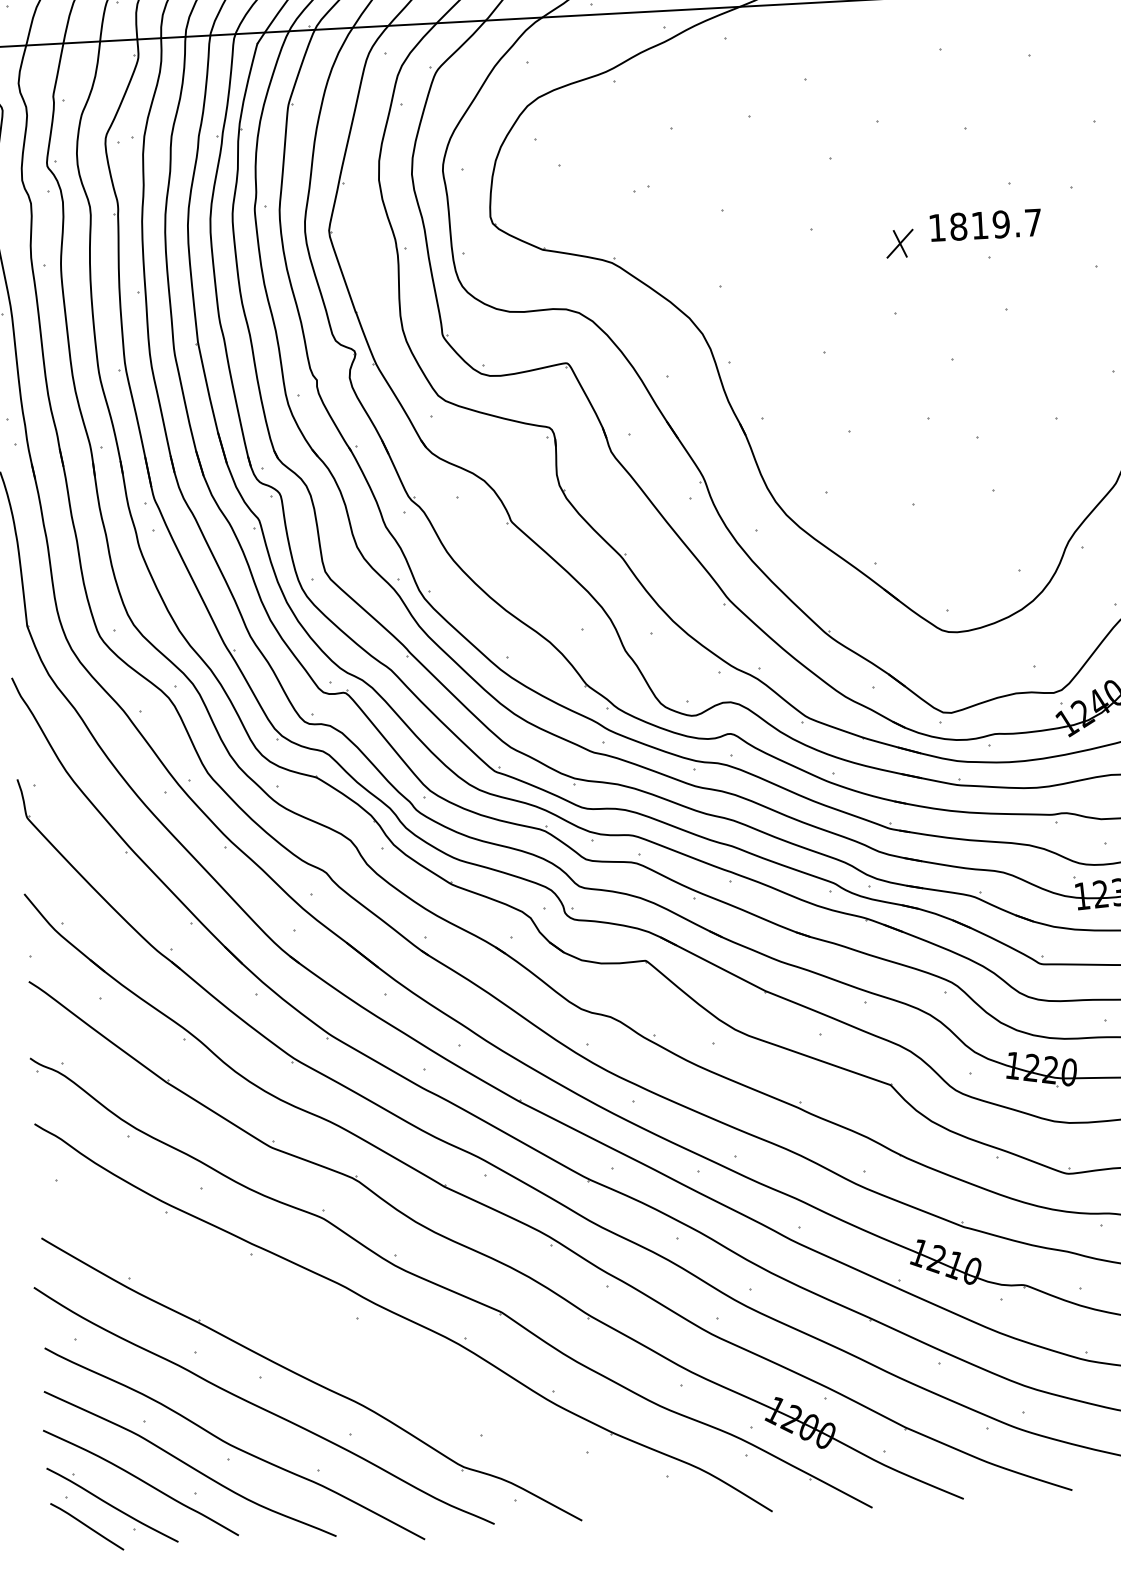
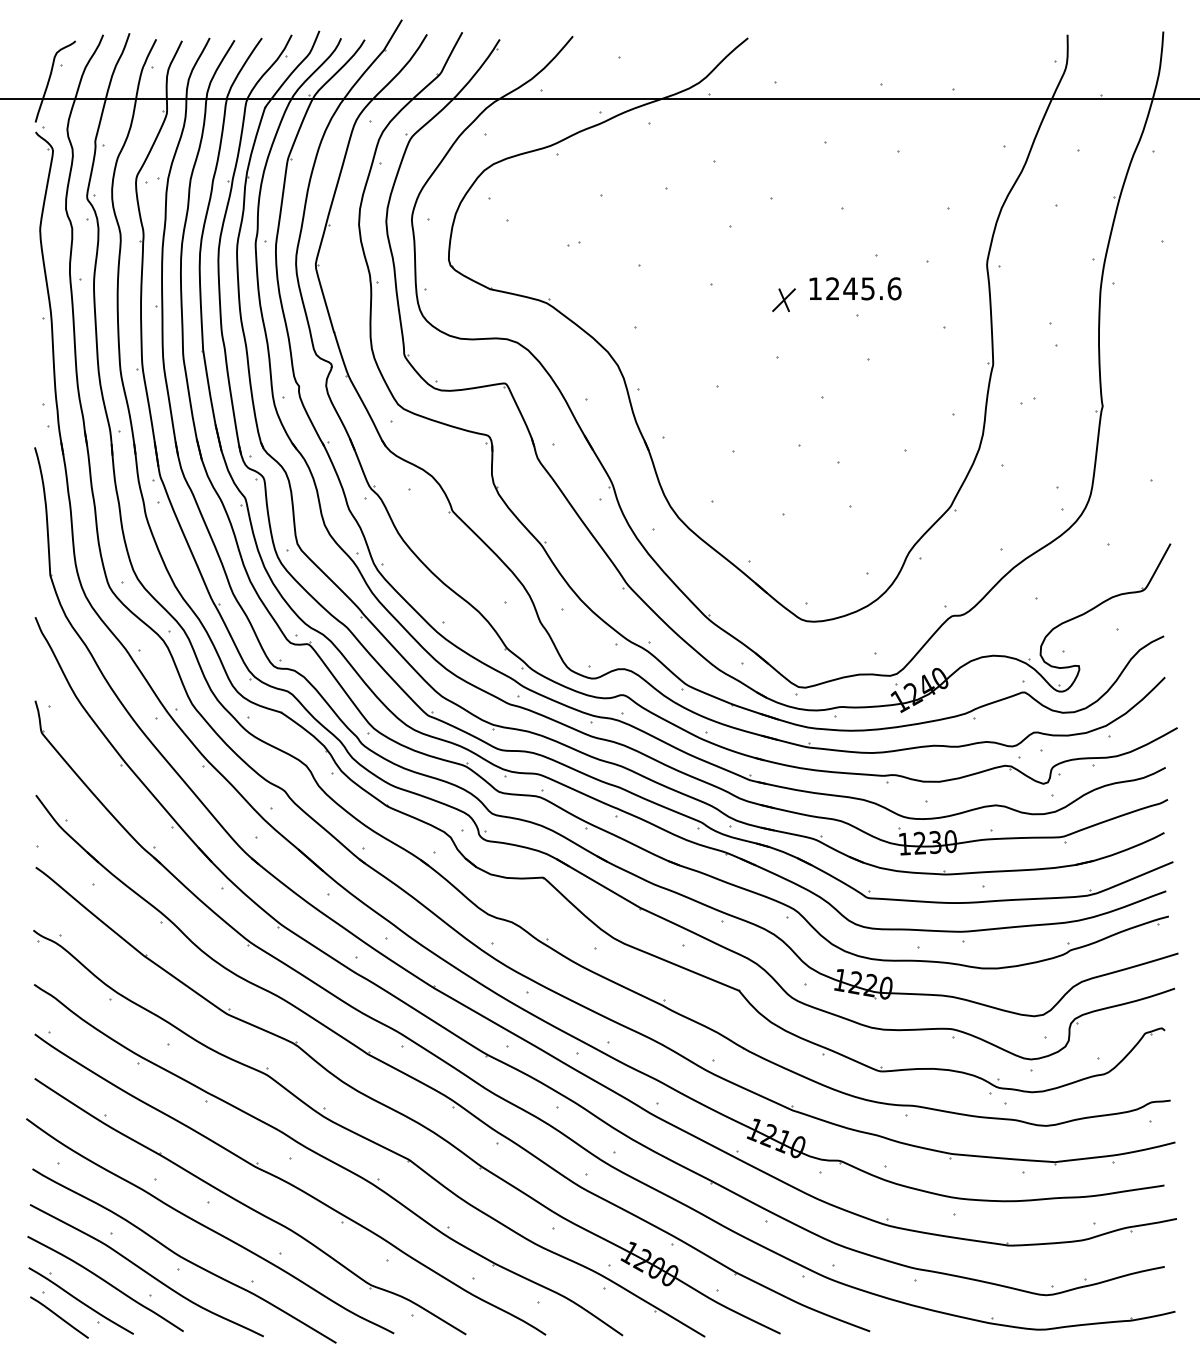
text: (995, 224) -> (863, 288), 1819.7 -> 1245.6
part: (358, 1349) -> (290, 1184), added

